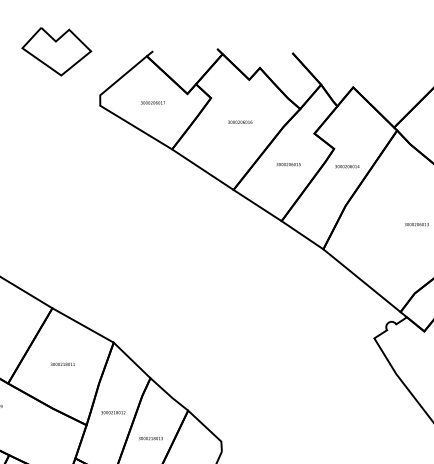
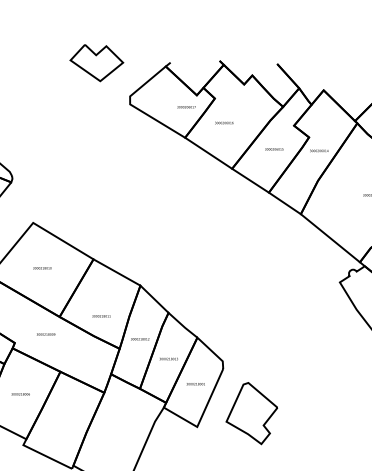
text: (153, 103) -> (186, 107), moved
text: (240, 121) -> (224, 122), moved
text: (62, 364) -> (101, 316), moved

